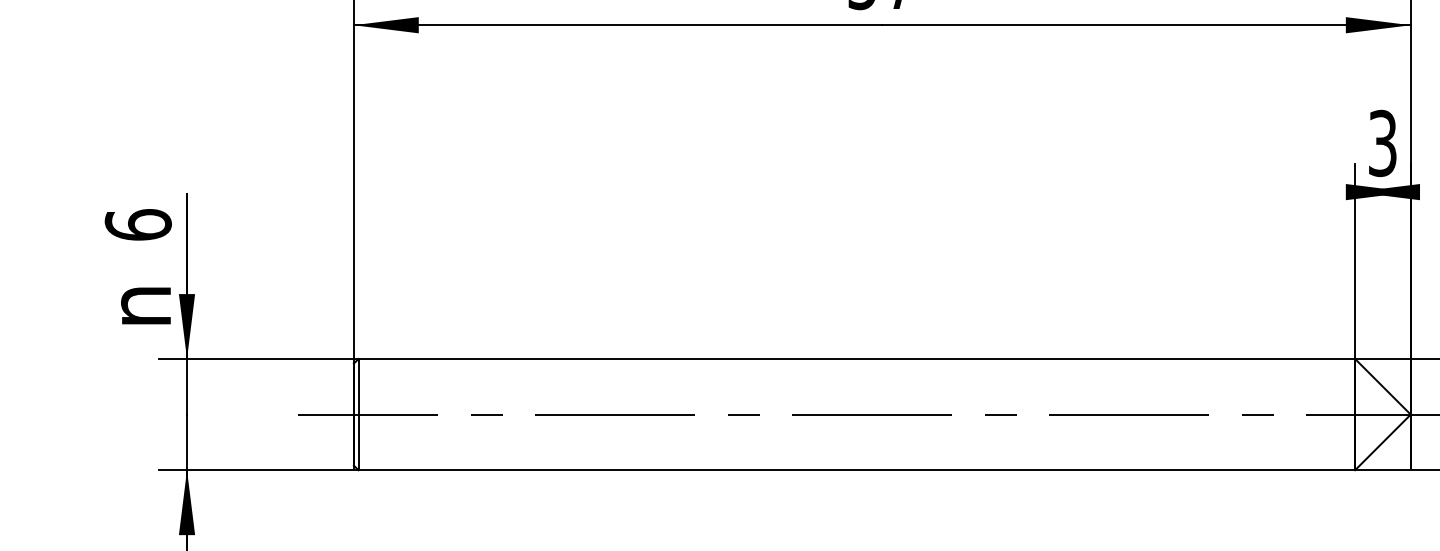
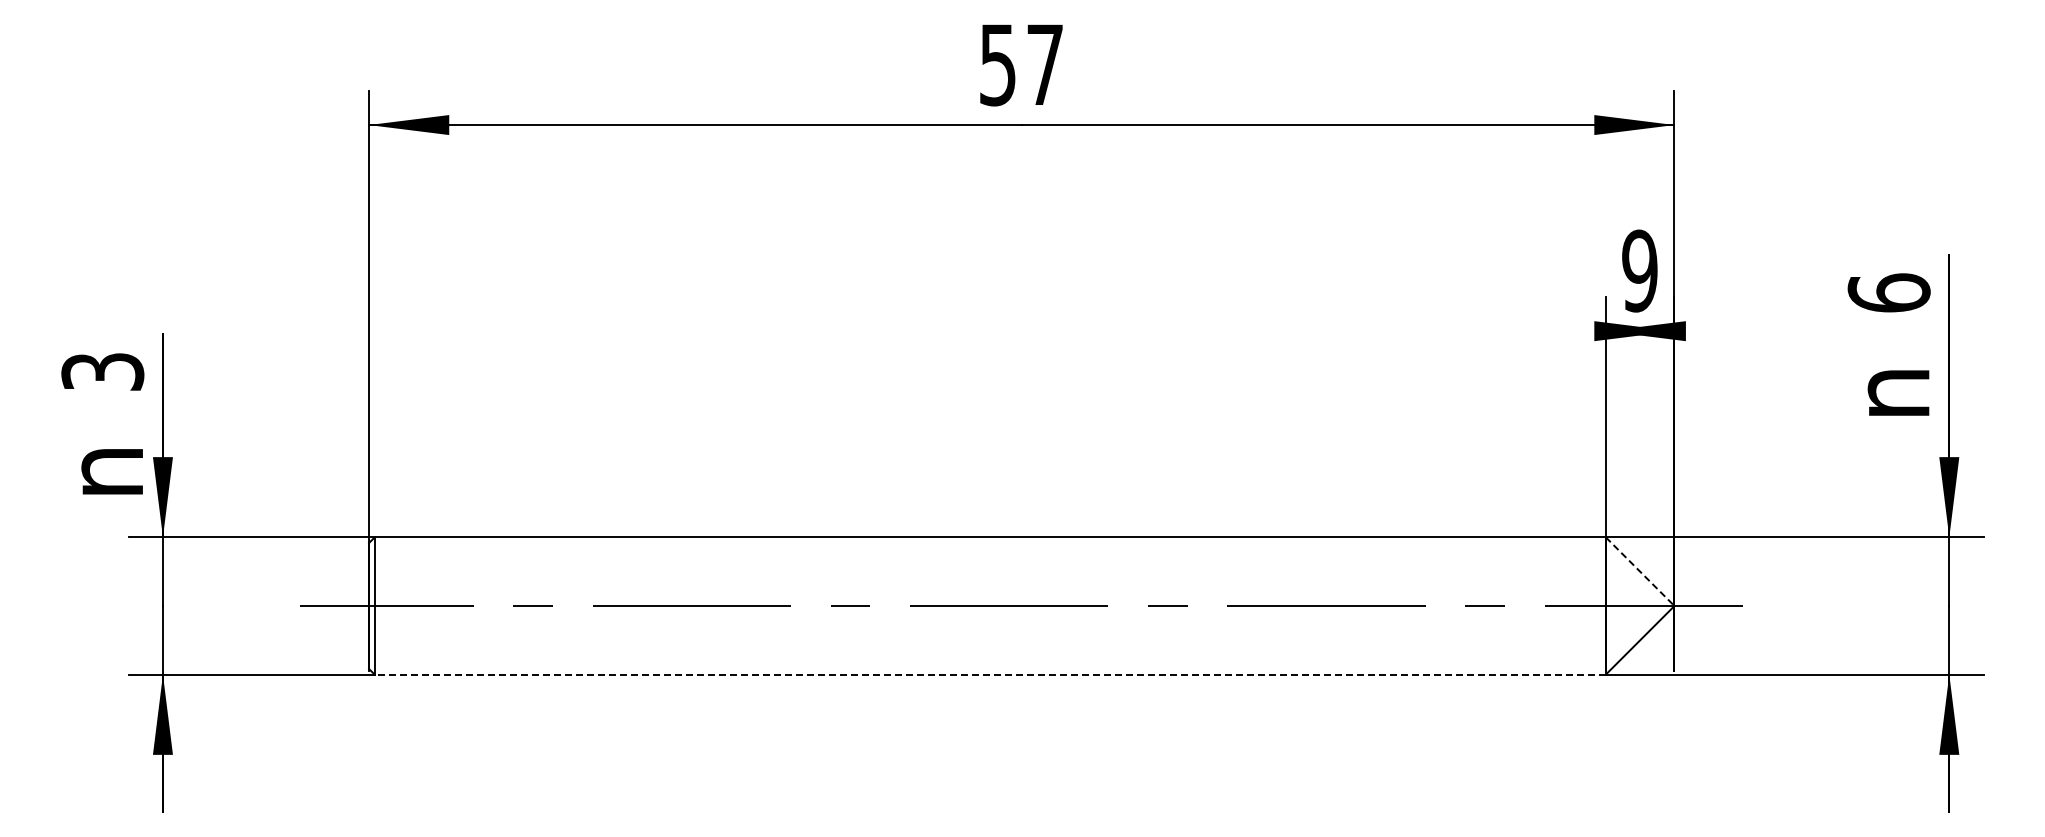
text: (1382, 142) -> (1639, 270), 3 -> 9
text: (138, 224) -> (102, 371), 6 -> 3
line: (1383, 386) -> (1640, 571), solid -> dashed
line: (856, 470) -> (989, 674), solid -> dashed

